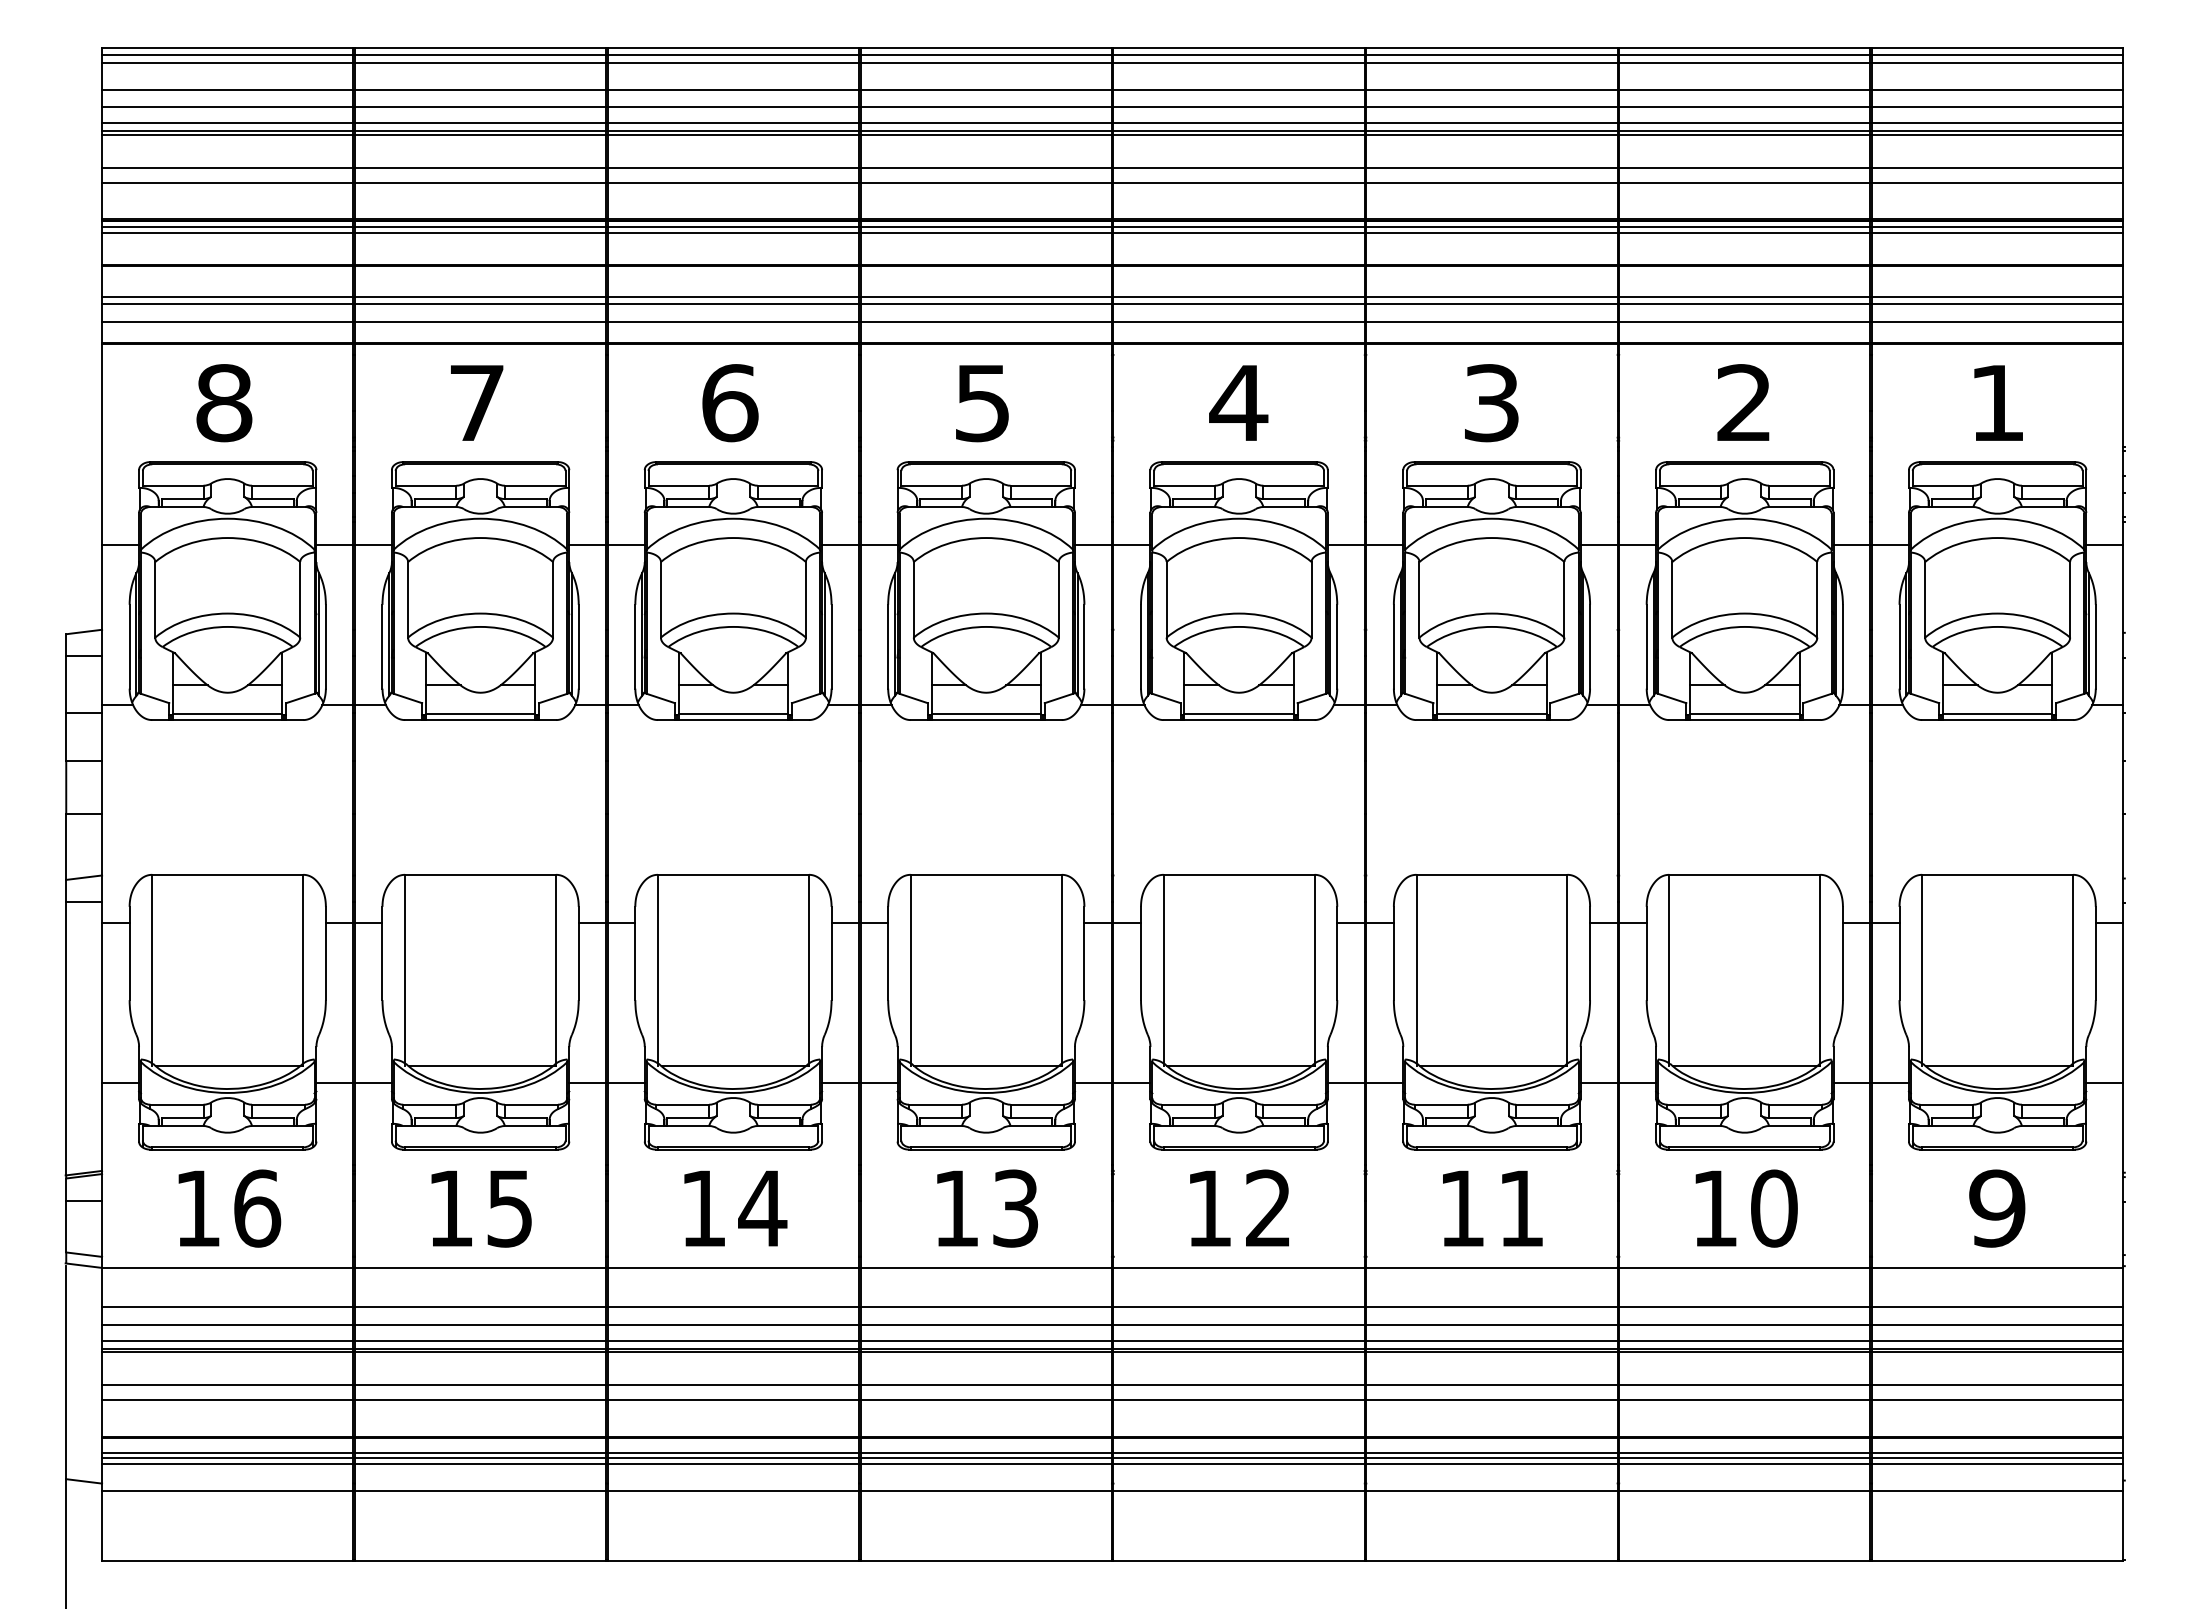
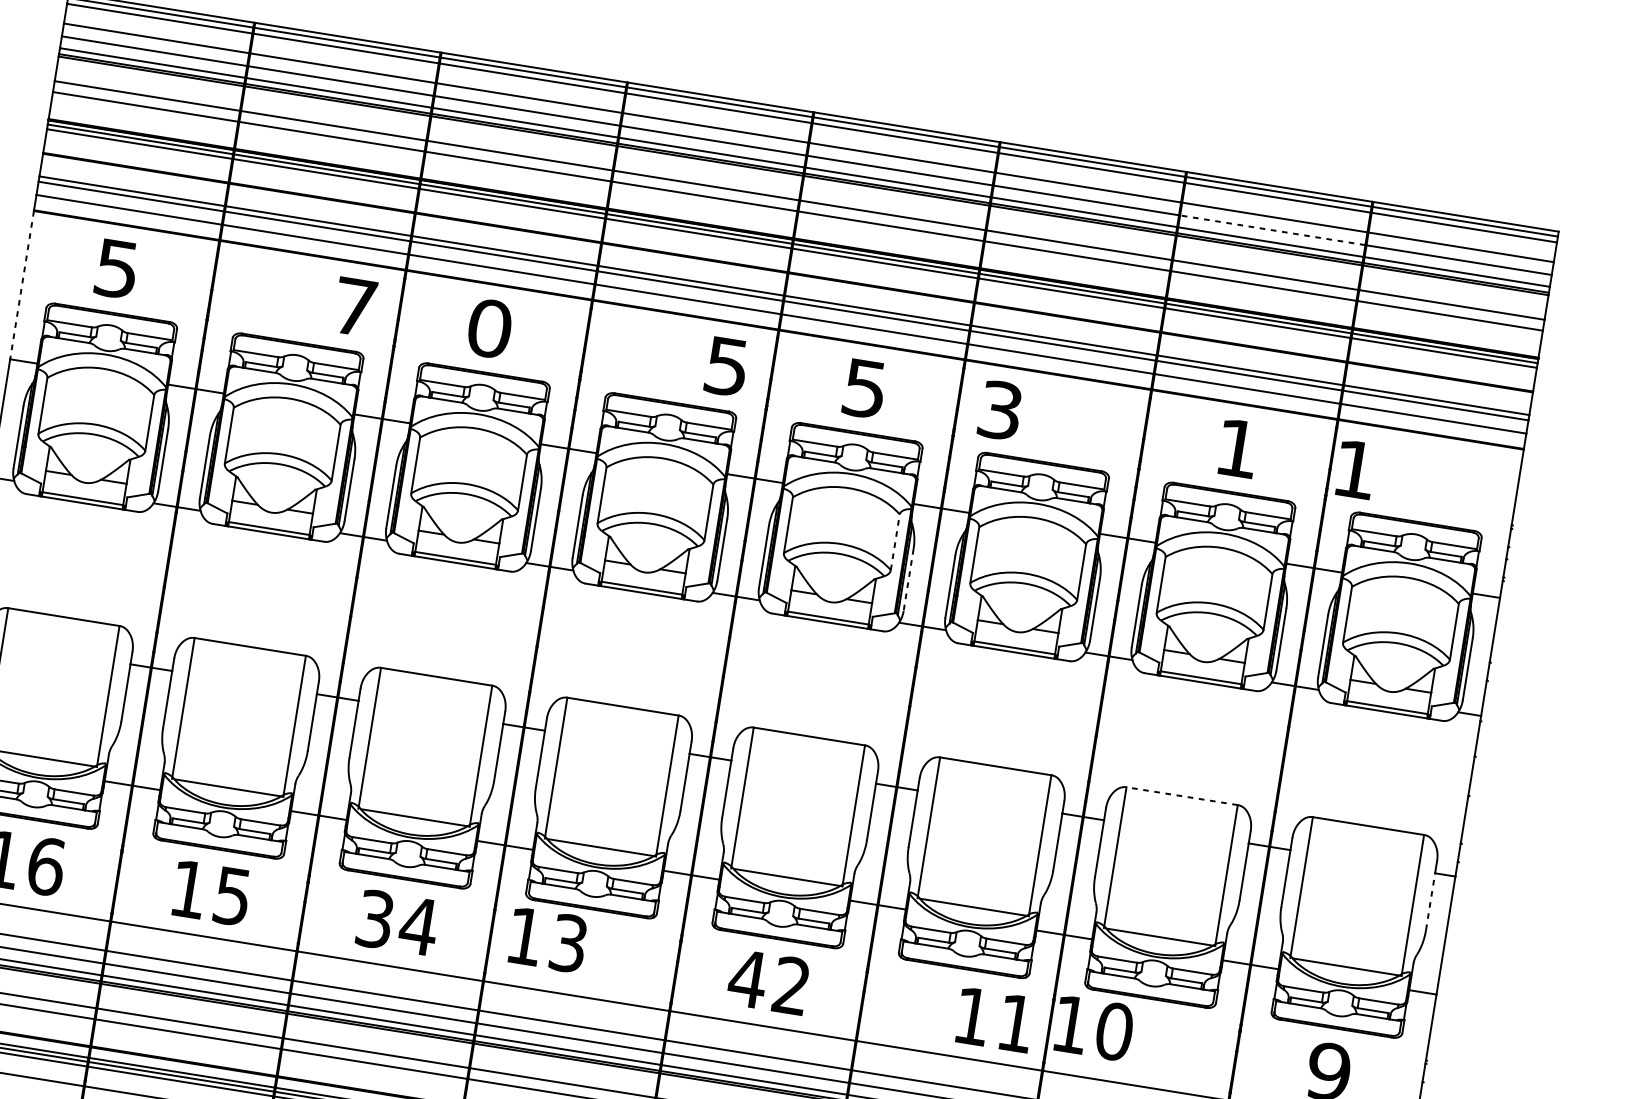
line: (1744, 107) -> (1272, 230), solid -> dashed
text: (477, 402) -> (355, 306), moved
text: (1743, 402) -> (1236, 447), 2 -> 1
text: (1998, 402) -> (1355, 469), moved
text: (224, 403) -> (117, 269), 8 -> 5
text: (730, 403) -> (490, 329), 6 -> 0
text: (982, 403) -> (726, 366), moved
text: (1238, 403) -> (864, 388), 4 -> 5
text: (1491, 403) -> (1000, 410), moved
line: (102, 444) -> (22, 285), solid -> dashed
line: (1311, 599) -> (895, 542), solid -> dashed
line: (1337, 646) -> (908, 579), solid -> dashed
line: (1744, 874) -> (1181, 795), solid -> dashed
line: (2095, 961) -> (1430, 901), solid -> dashed
text: (703, 1208) -> (375, 919), 14 -> 34
text: (987, 1208) -> (547, 940), moved
text: (1208, 1208) -> (747, 978), 12 -> 42
text: (1492, 1208) -> (994, 1019), moved
text: (1746, 1208) -> (1094, 1028), moved

